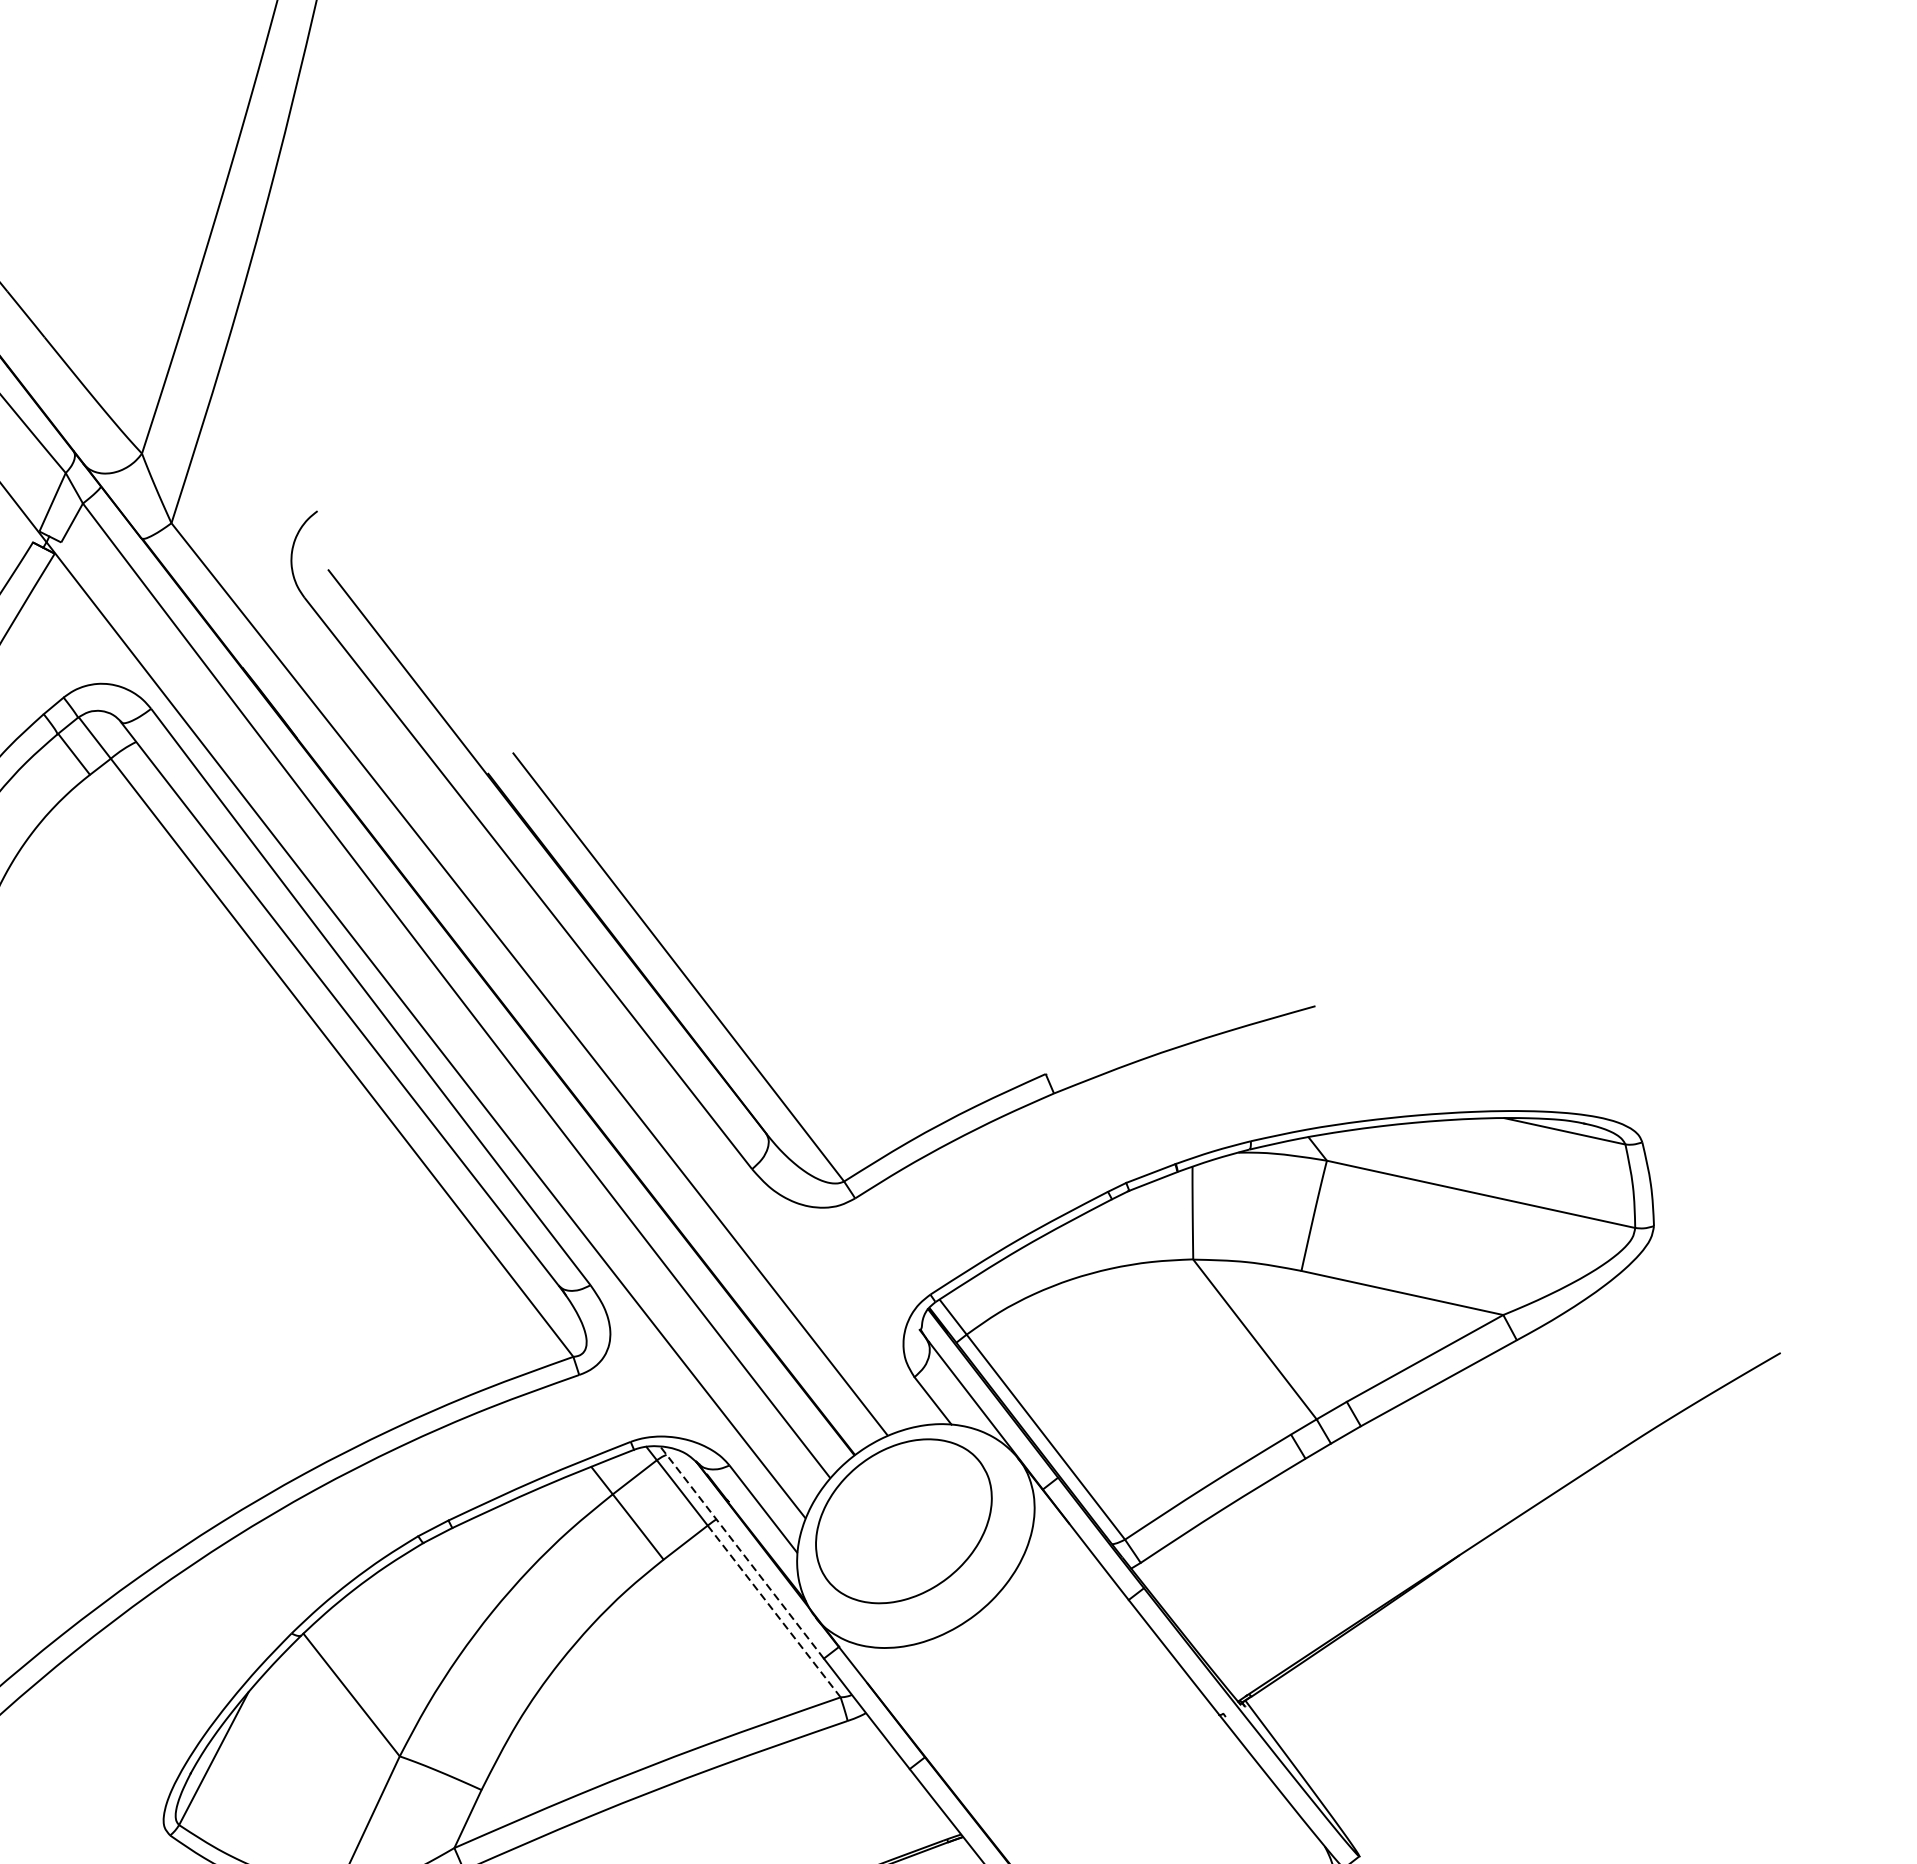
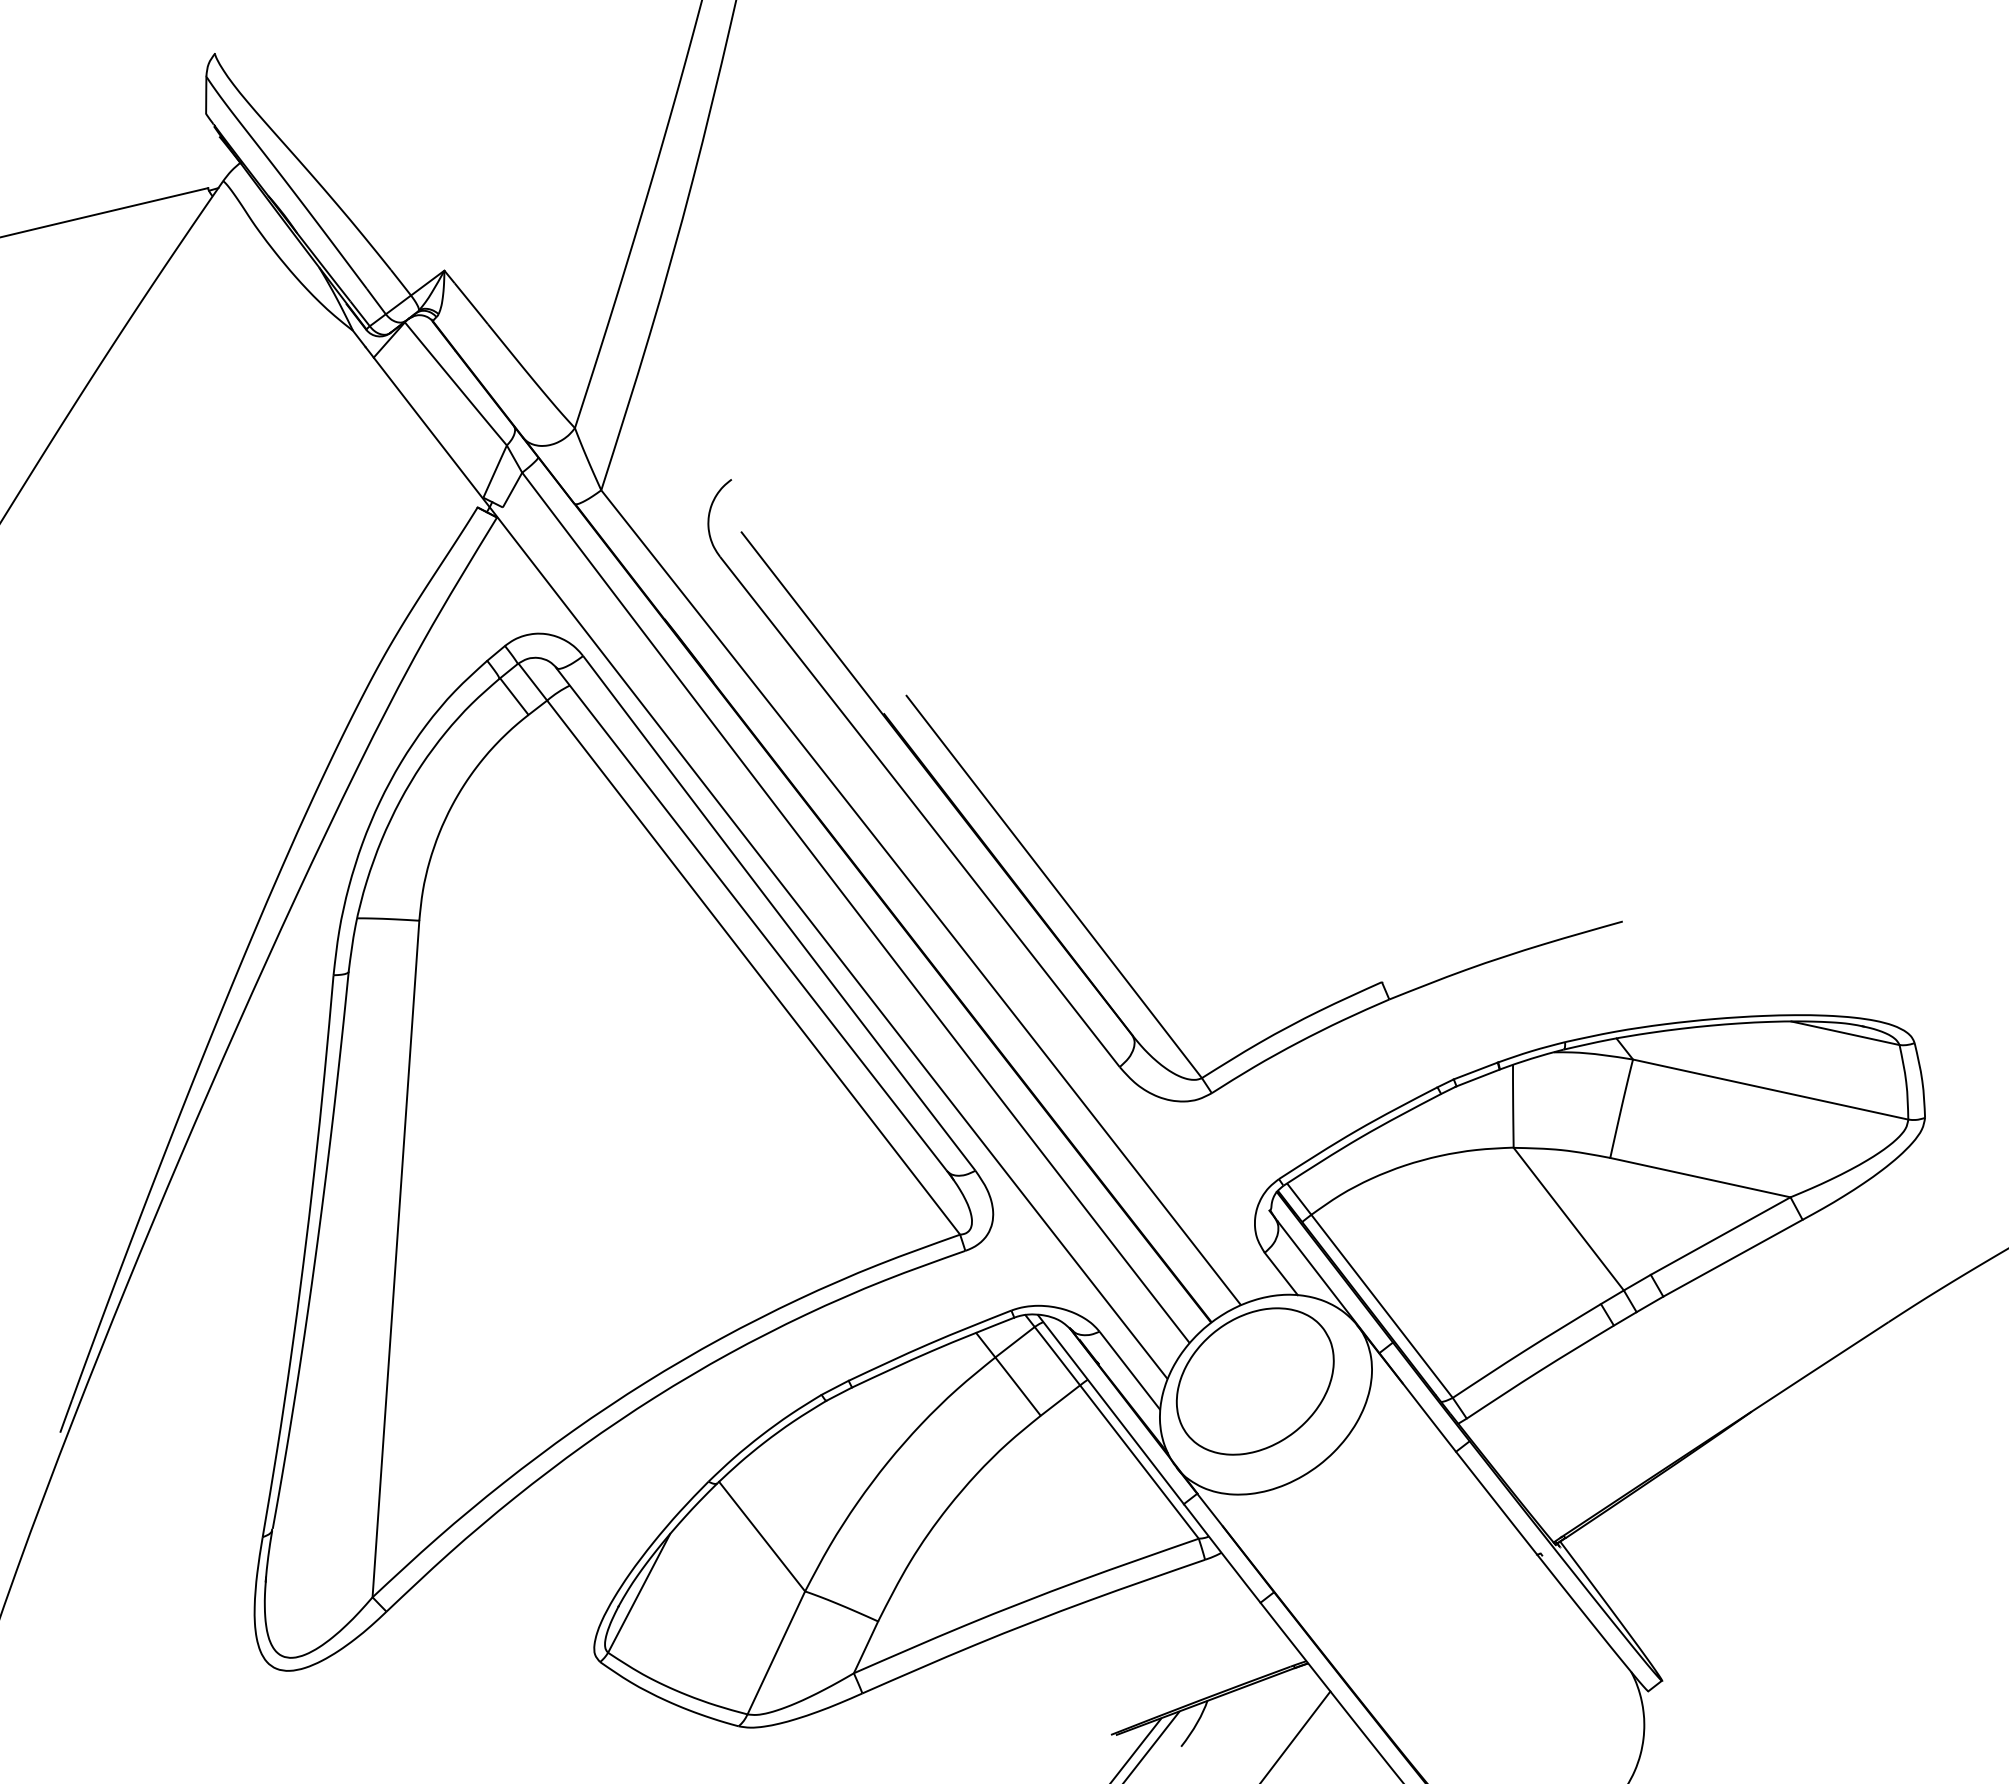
line: (741, 1552) -> (1110, 1409), dashed -> solid
line: (774, 1612) -> (1139, 1462), dashed -> solid

